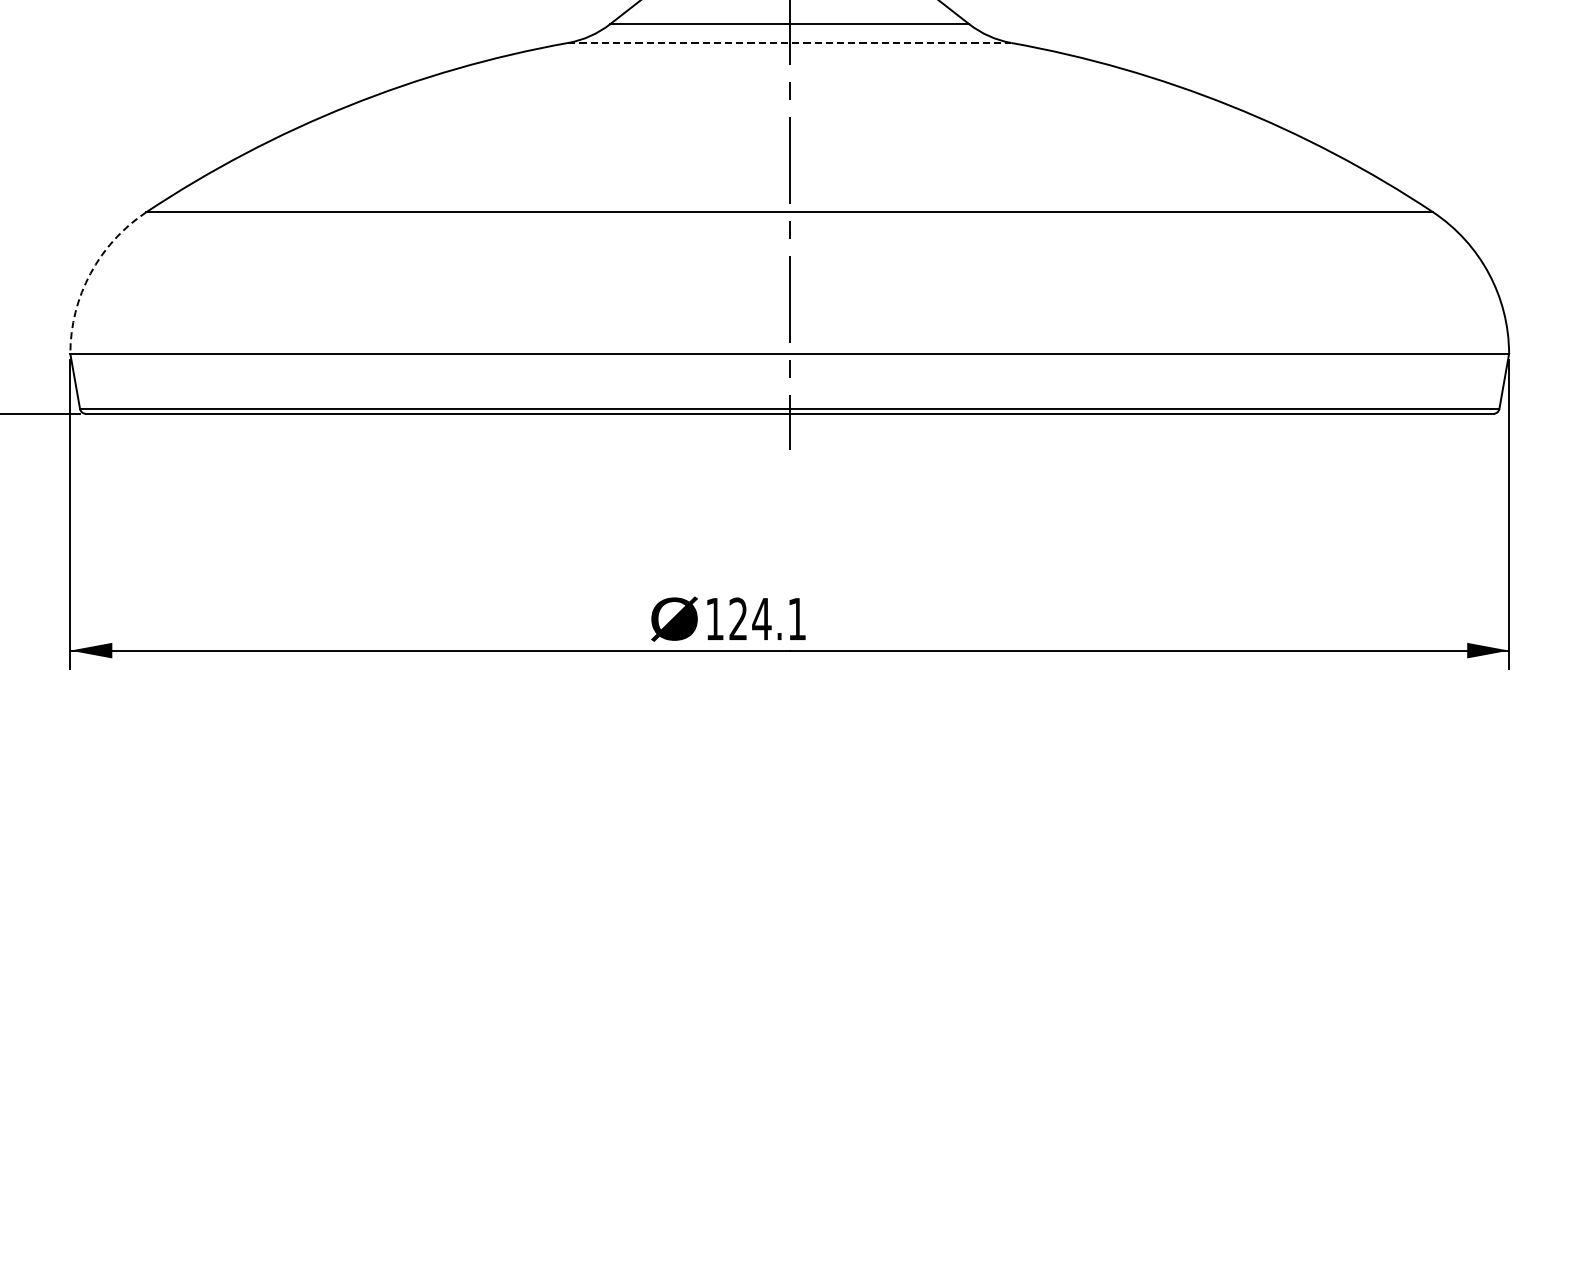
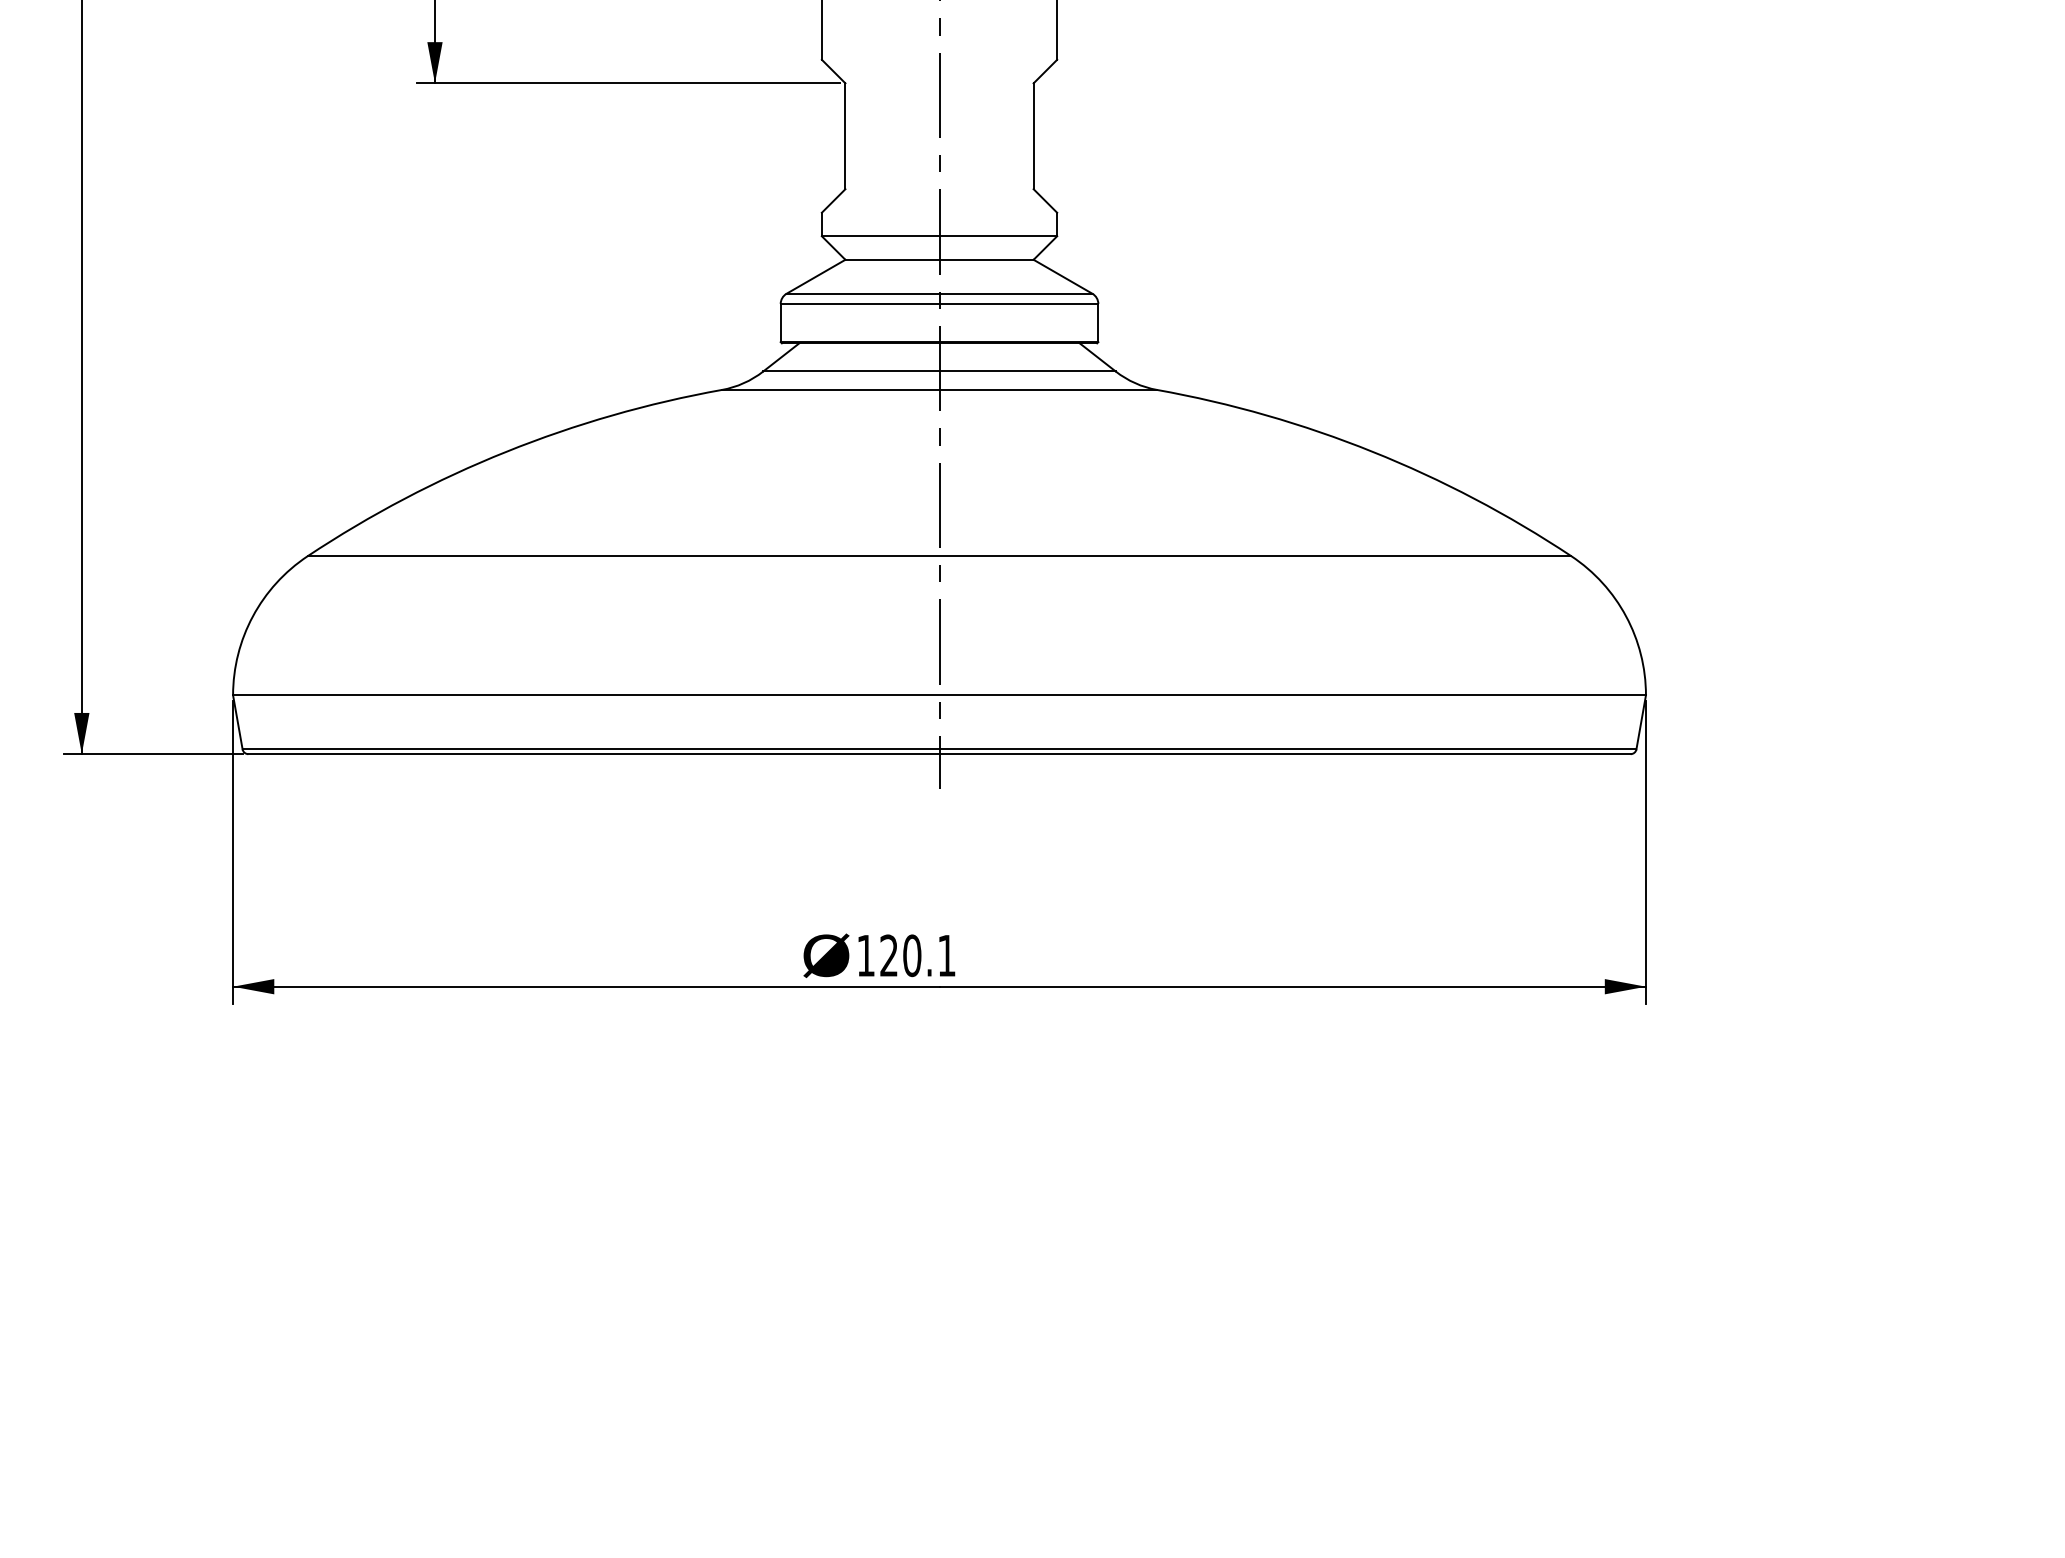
line: (789, 42) -> (939, 389), dashed -> solid
arc: (90, 273) -> (252, 616), dashed -> solid
text: (761, 618) -> (911, 955), 124.1 -> 120.1

